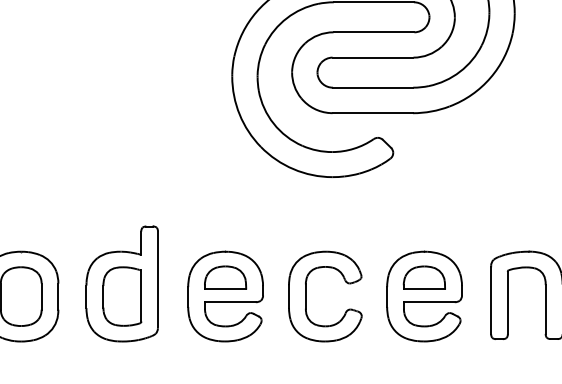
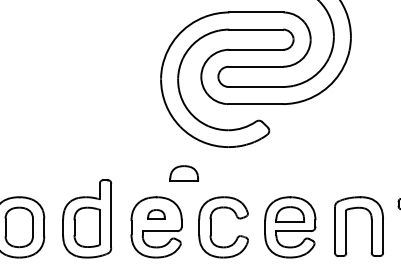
part: (265, 216) -> (183, 173), added
part: (225, 277) -> (156, 214), size x0.6

